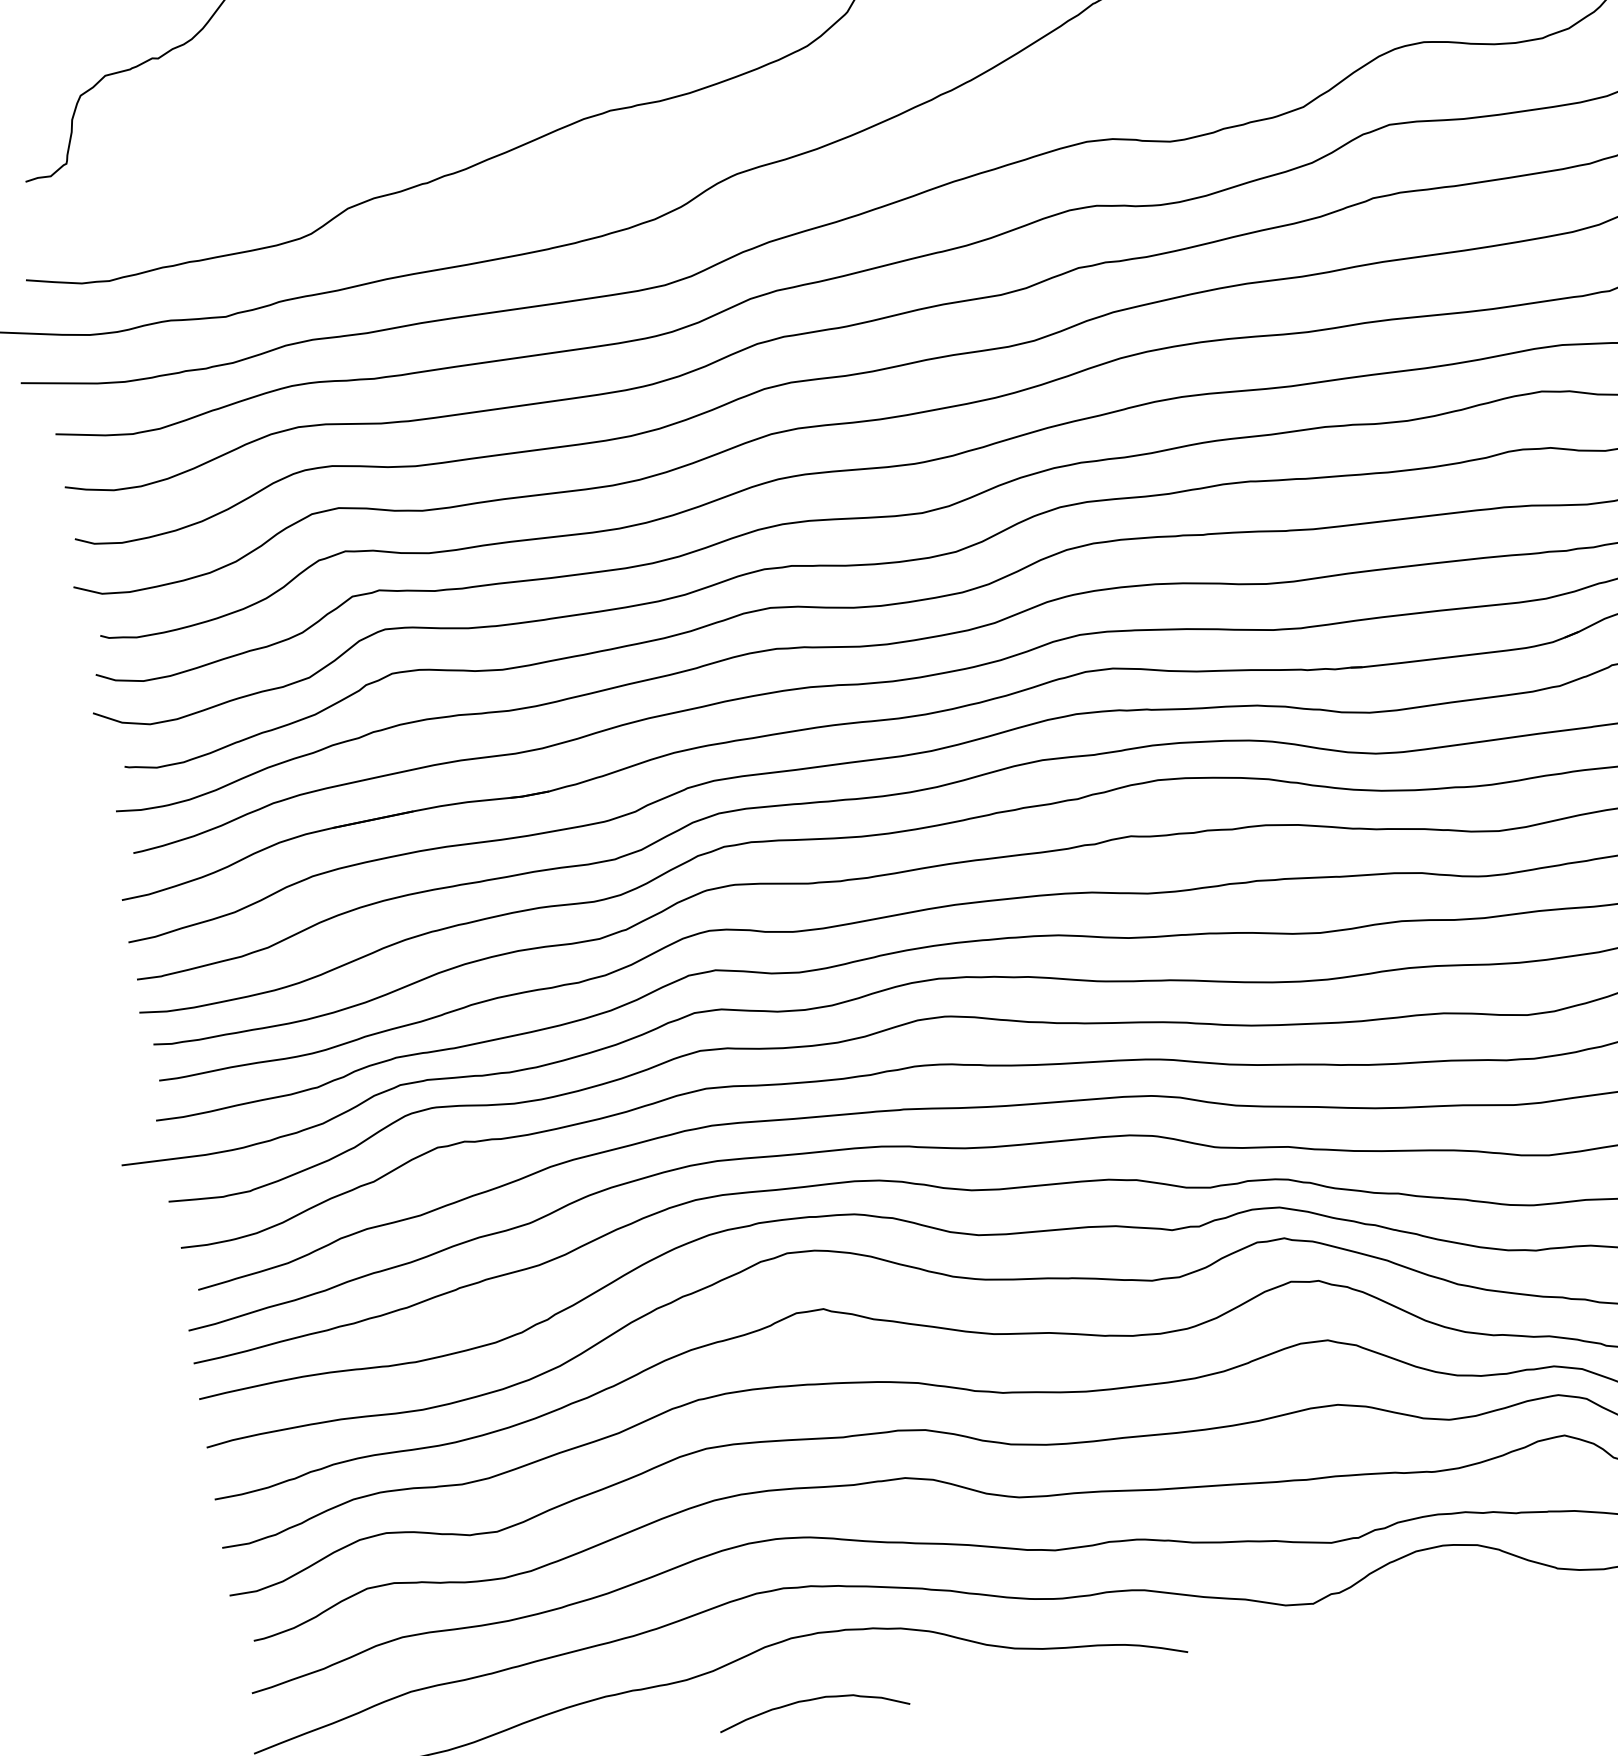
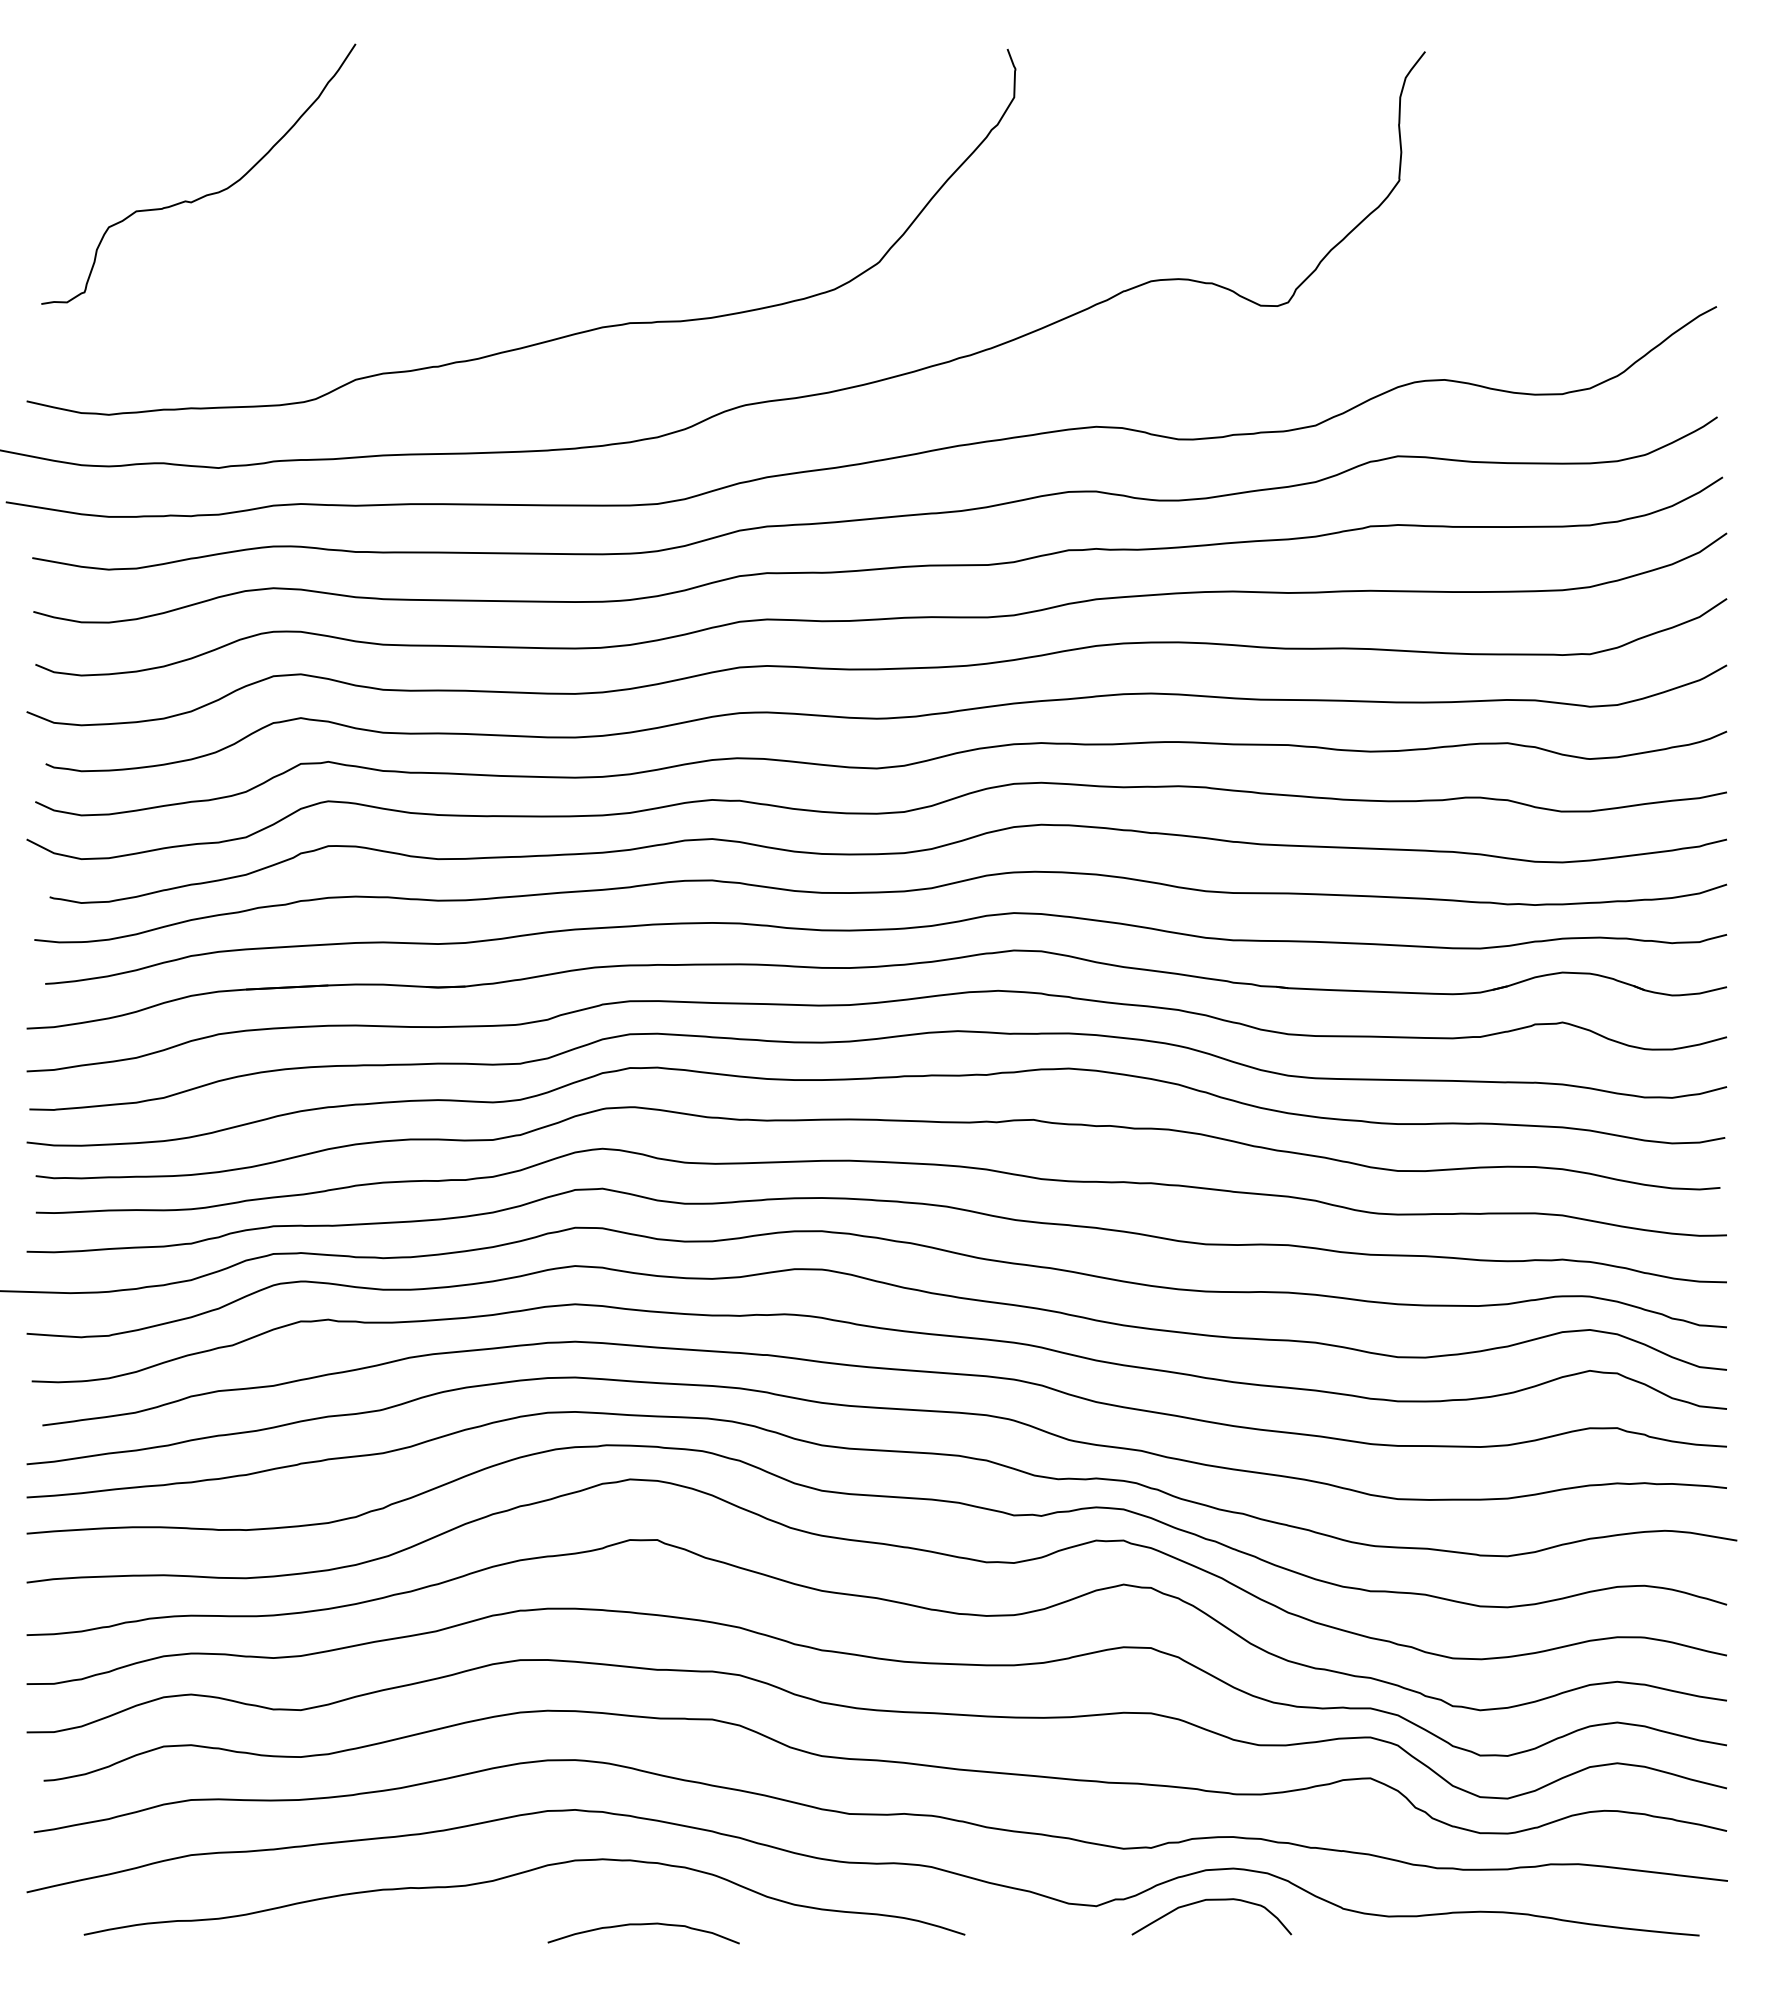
curve: (1426, 1580) -> (1211, 1900), added
curve: (812, 1700) -> (643, 1925), moved

